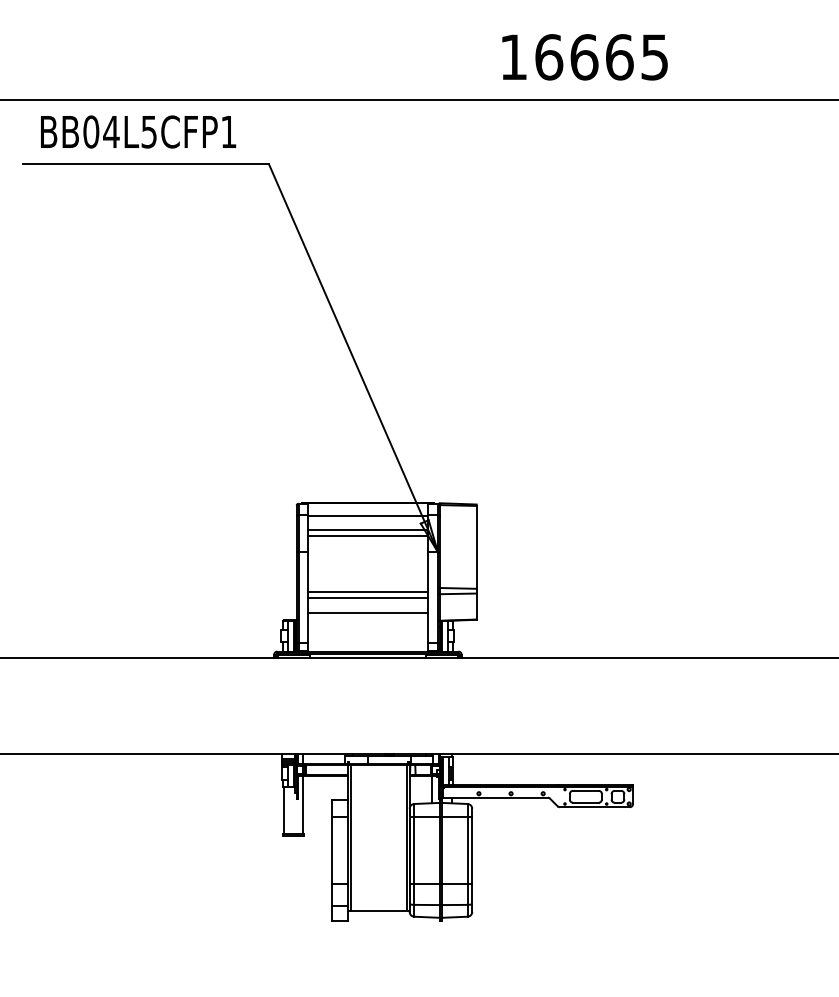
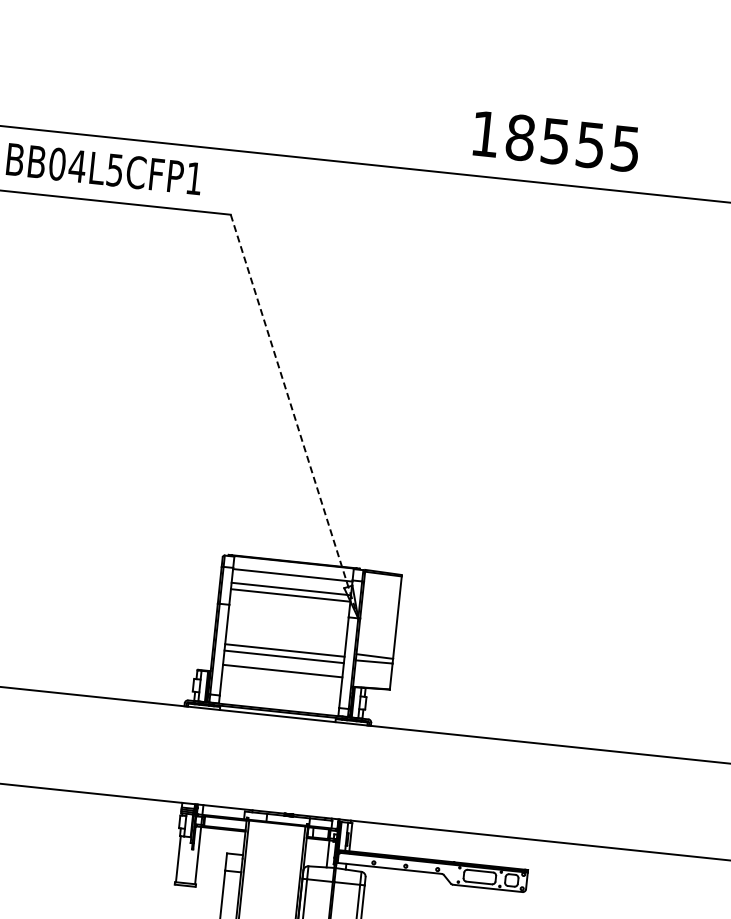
text: (584, 57) -> (555, 141), 16665 -> 18555
line: (353, 358) -> (294, 416), solid -> dashed

